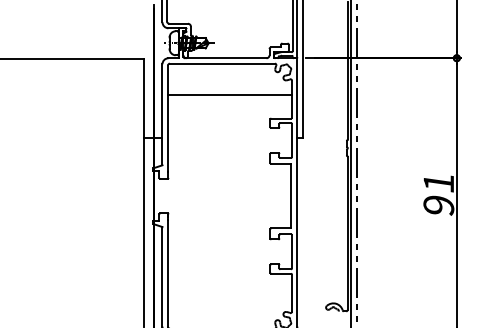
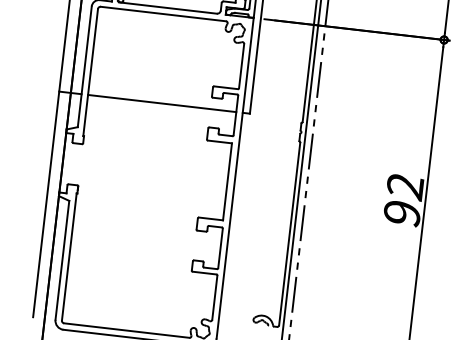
line: (229, 94) -> (161, 103), moved
text: (438, 183) -> (404, 187), 91 -> 92

